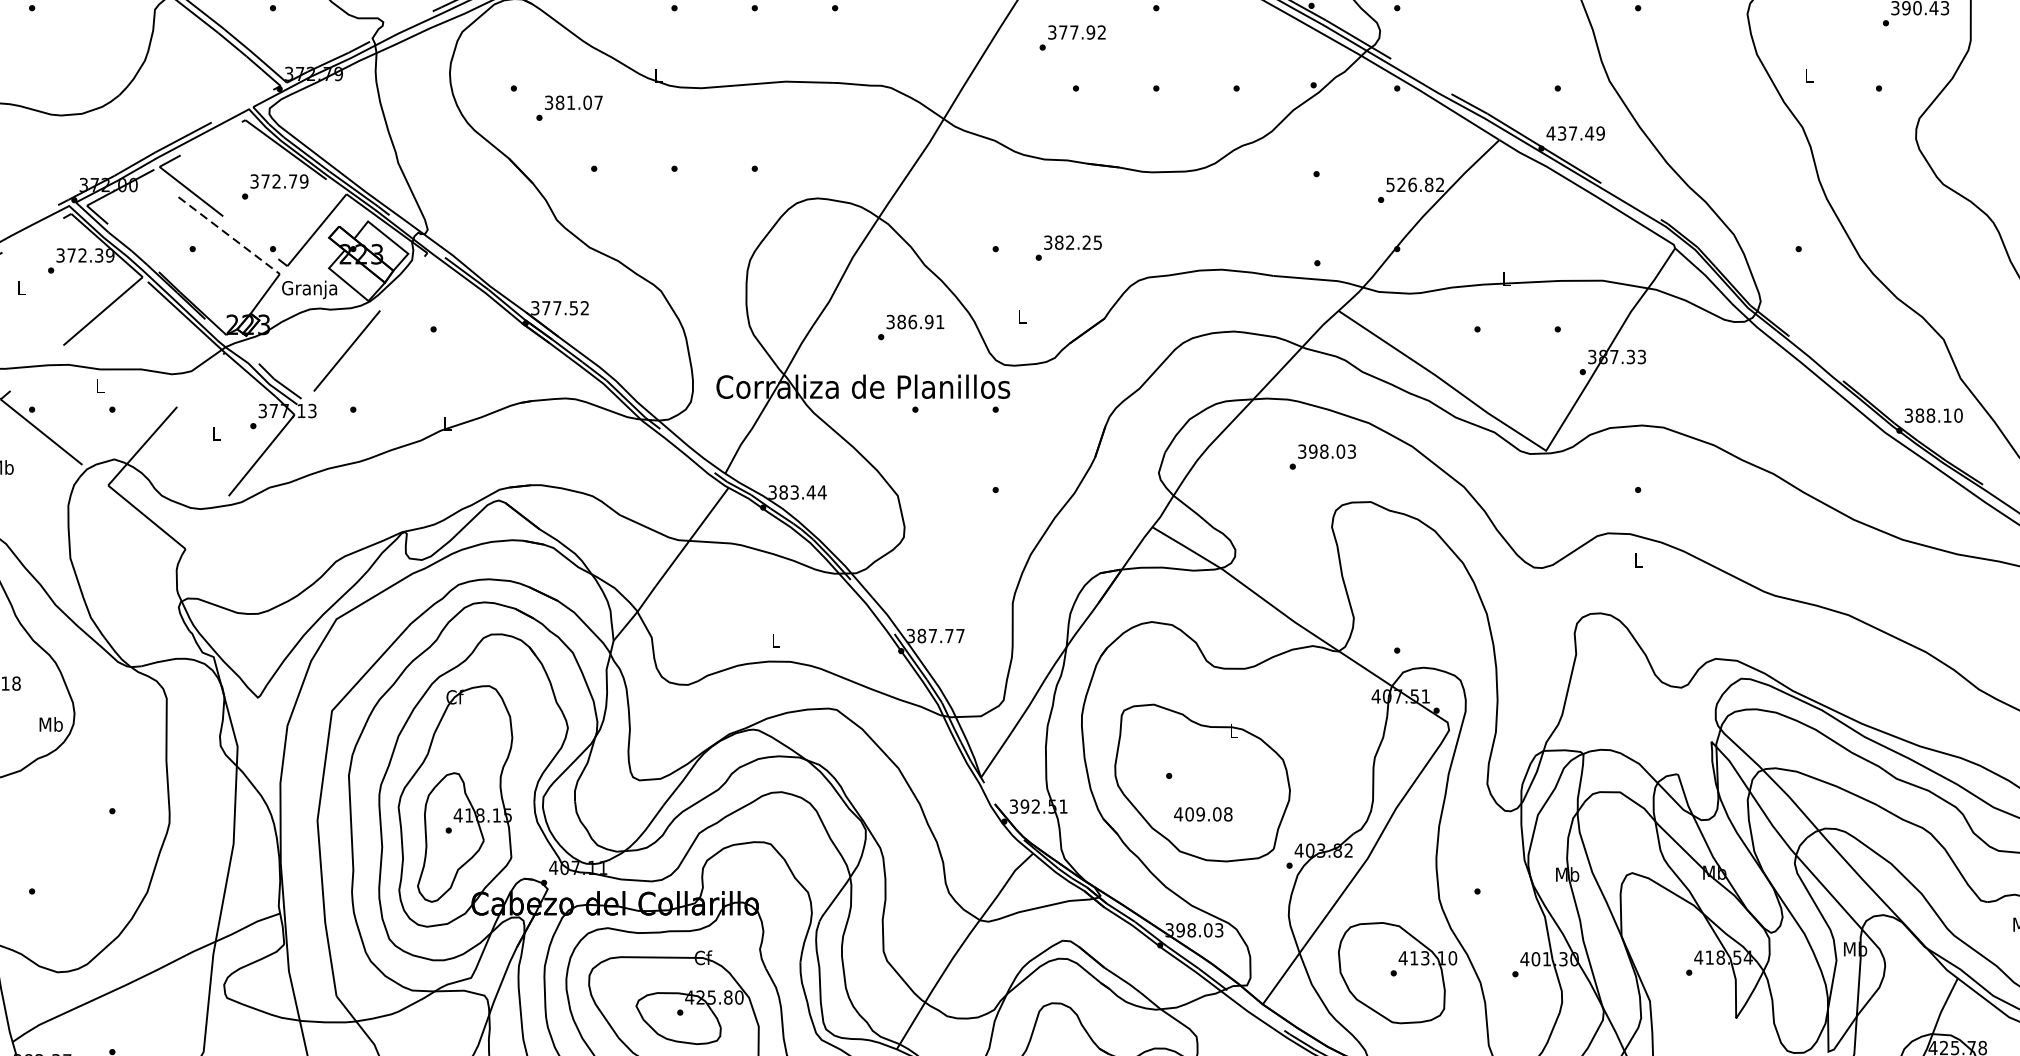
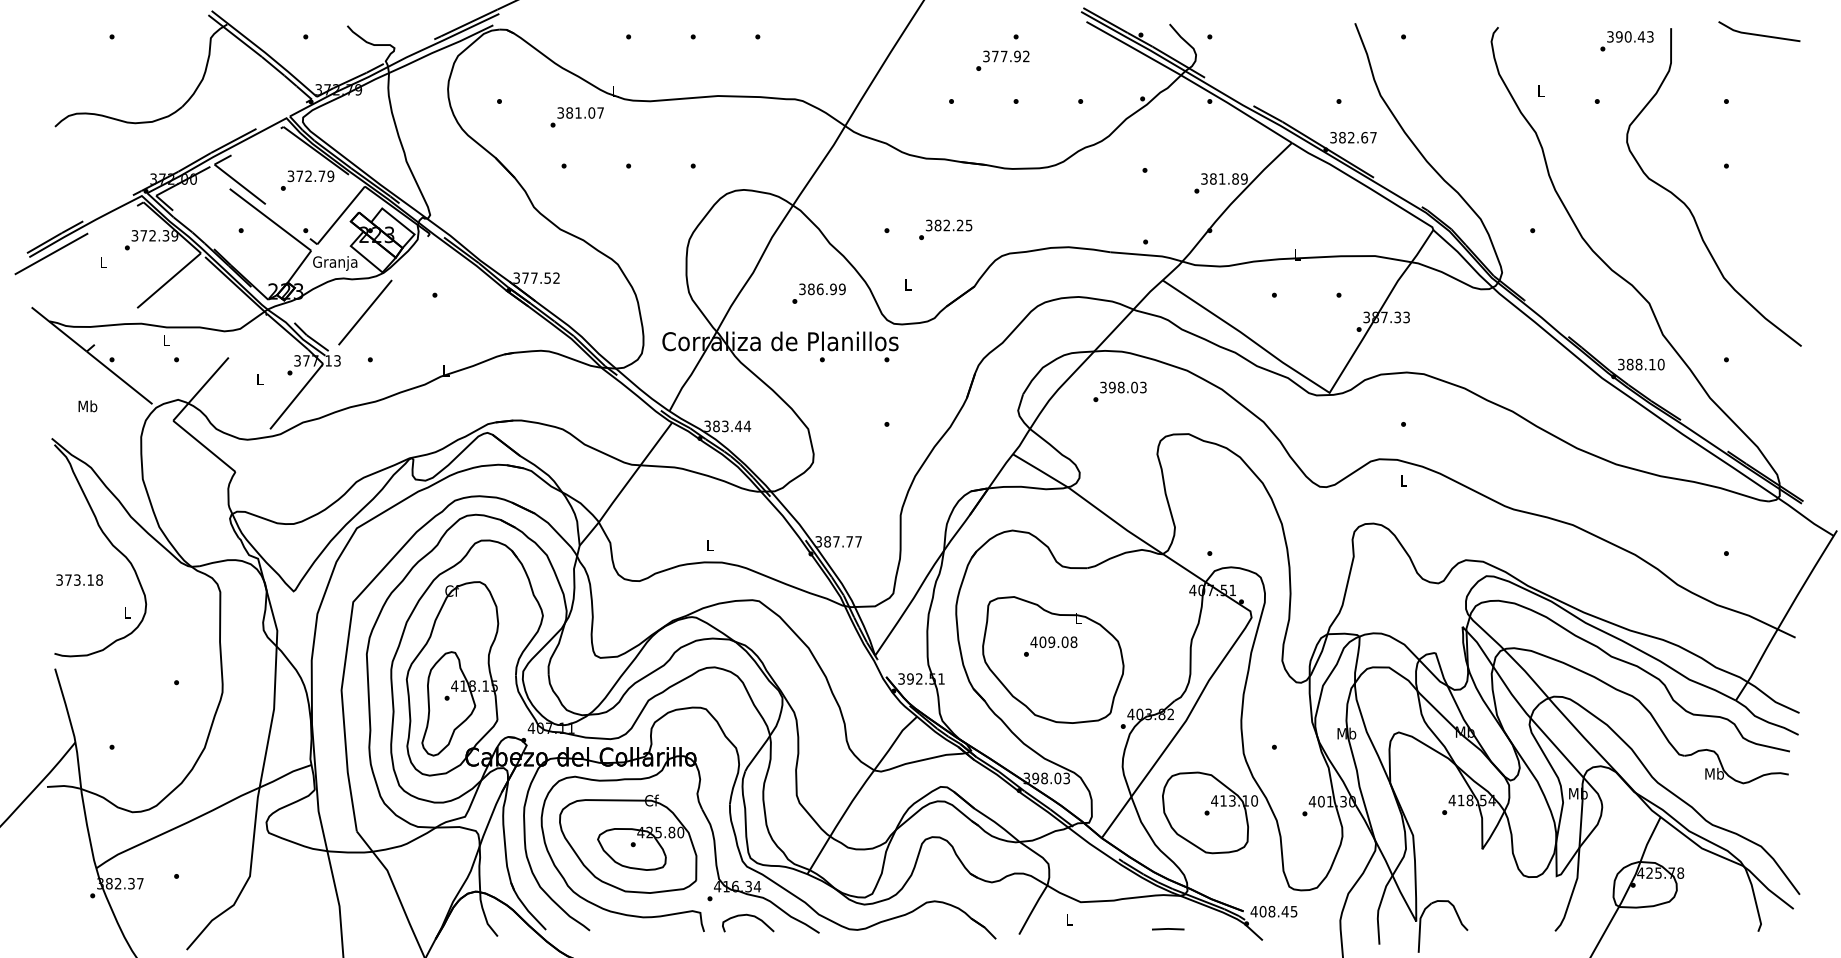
text: (1072, 37) -> (1002, 60), moved
text: (568, 108) -> (576, 117), moved
text: (1574, 133) -> (1352, 137), 437.49 -> 382.67
text: (1415, 184) -> (1224, 178), 526.82 -> 381.89
line: (229, 236) -> (270, 220), dashed -> solid
text: (939, 322) -> (841, 289), 386.91 -> 386.99
text: (1322, 456) -> (1119, 391), moved
text: (51, 723) -> (127, 612), Mb -> L
text: (1202, 813) -> (1053, 641), moved

